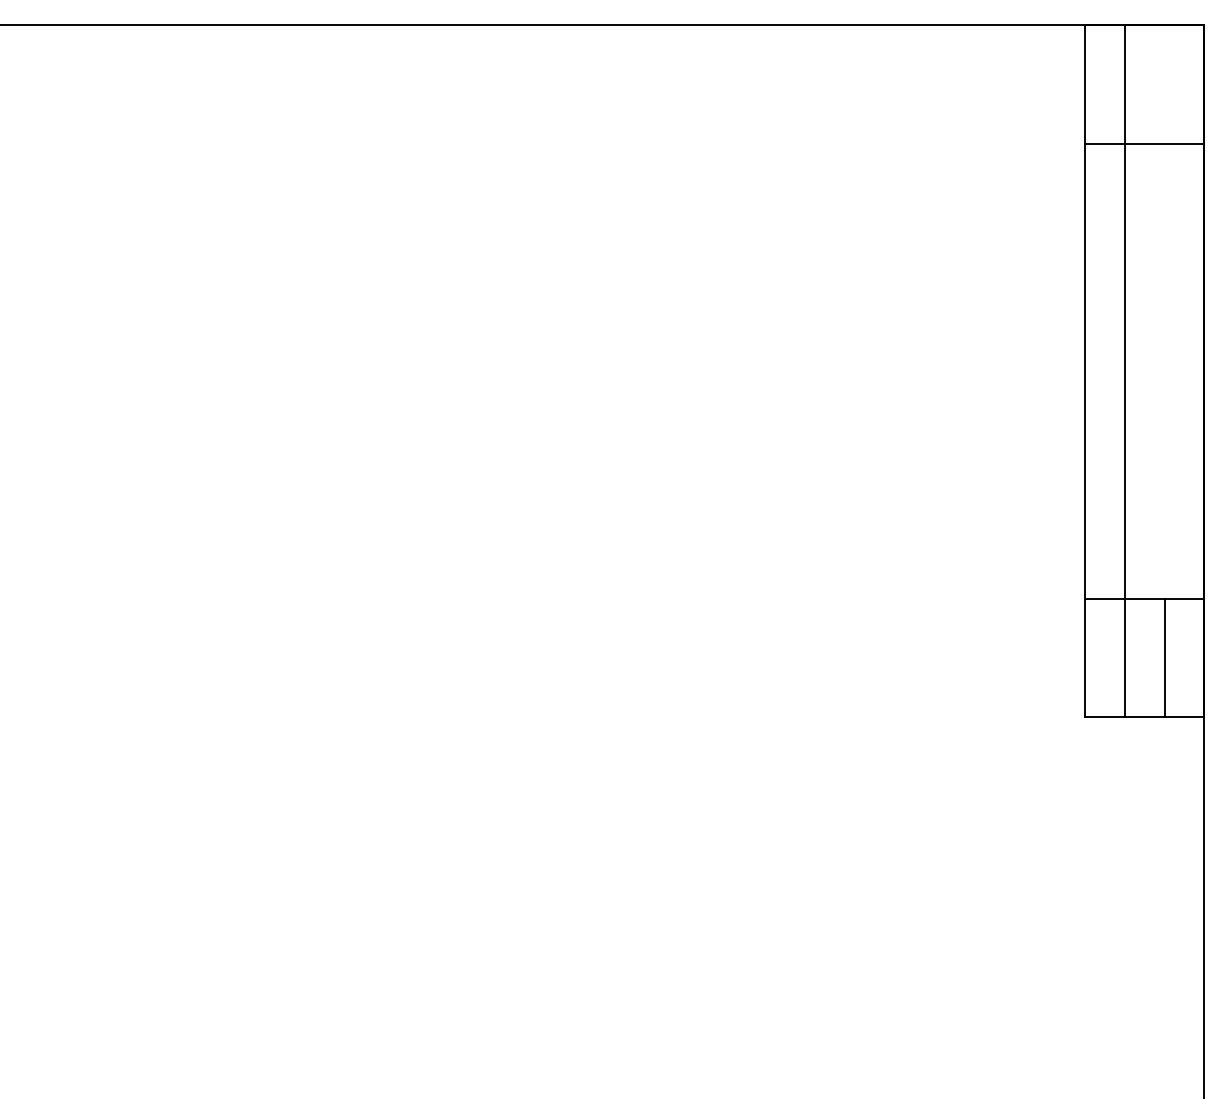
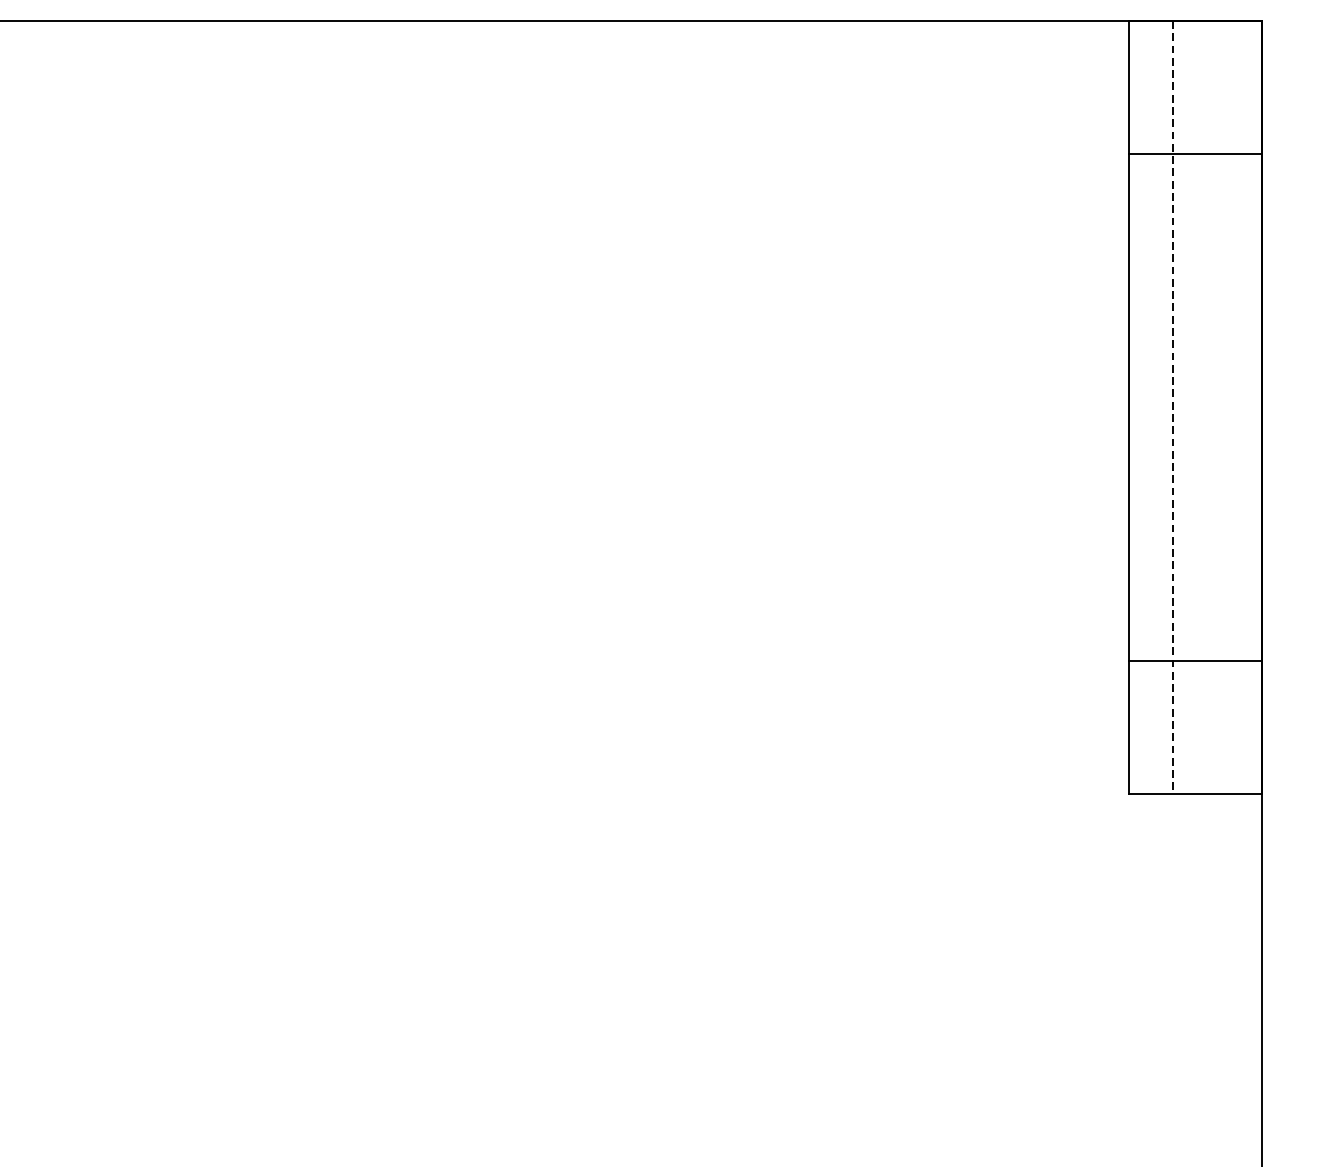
line: (1125, 371) -> (1173, 407), solid -> dashed
line: (1164, 657) -> (1217, 727), removed

